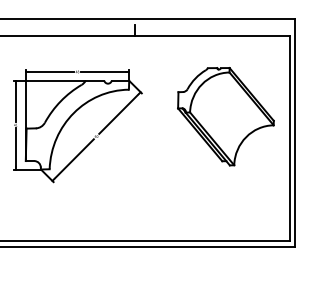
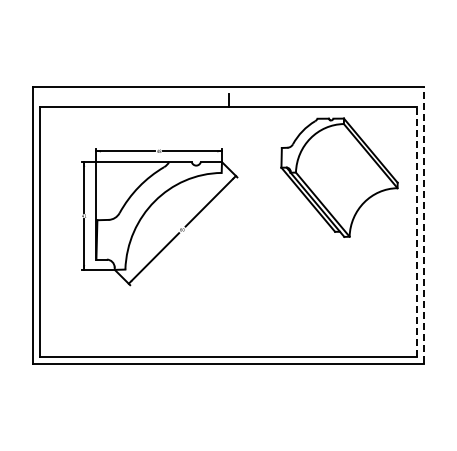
part: (225, 116) -> (339, 177), moved
line: (295, 132) -> (423, 225), solid -> dashed
line: (290, 138) -> (417, 232), solid -> dashed

